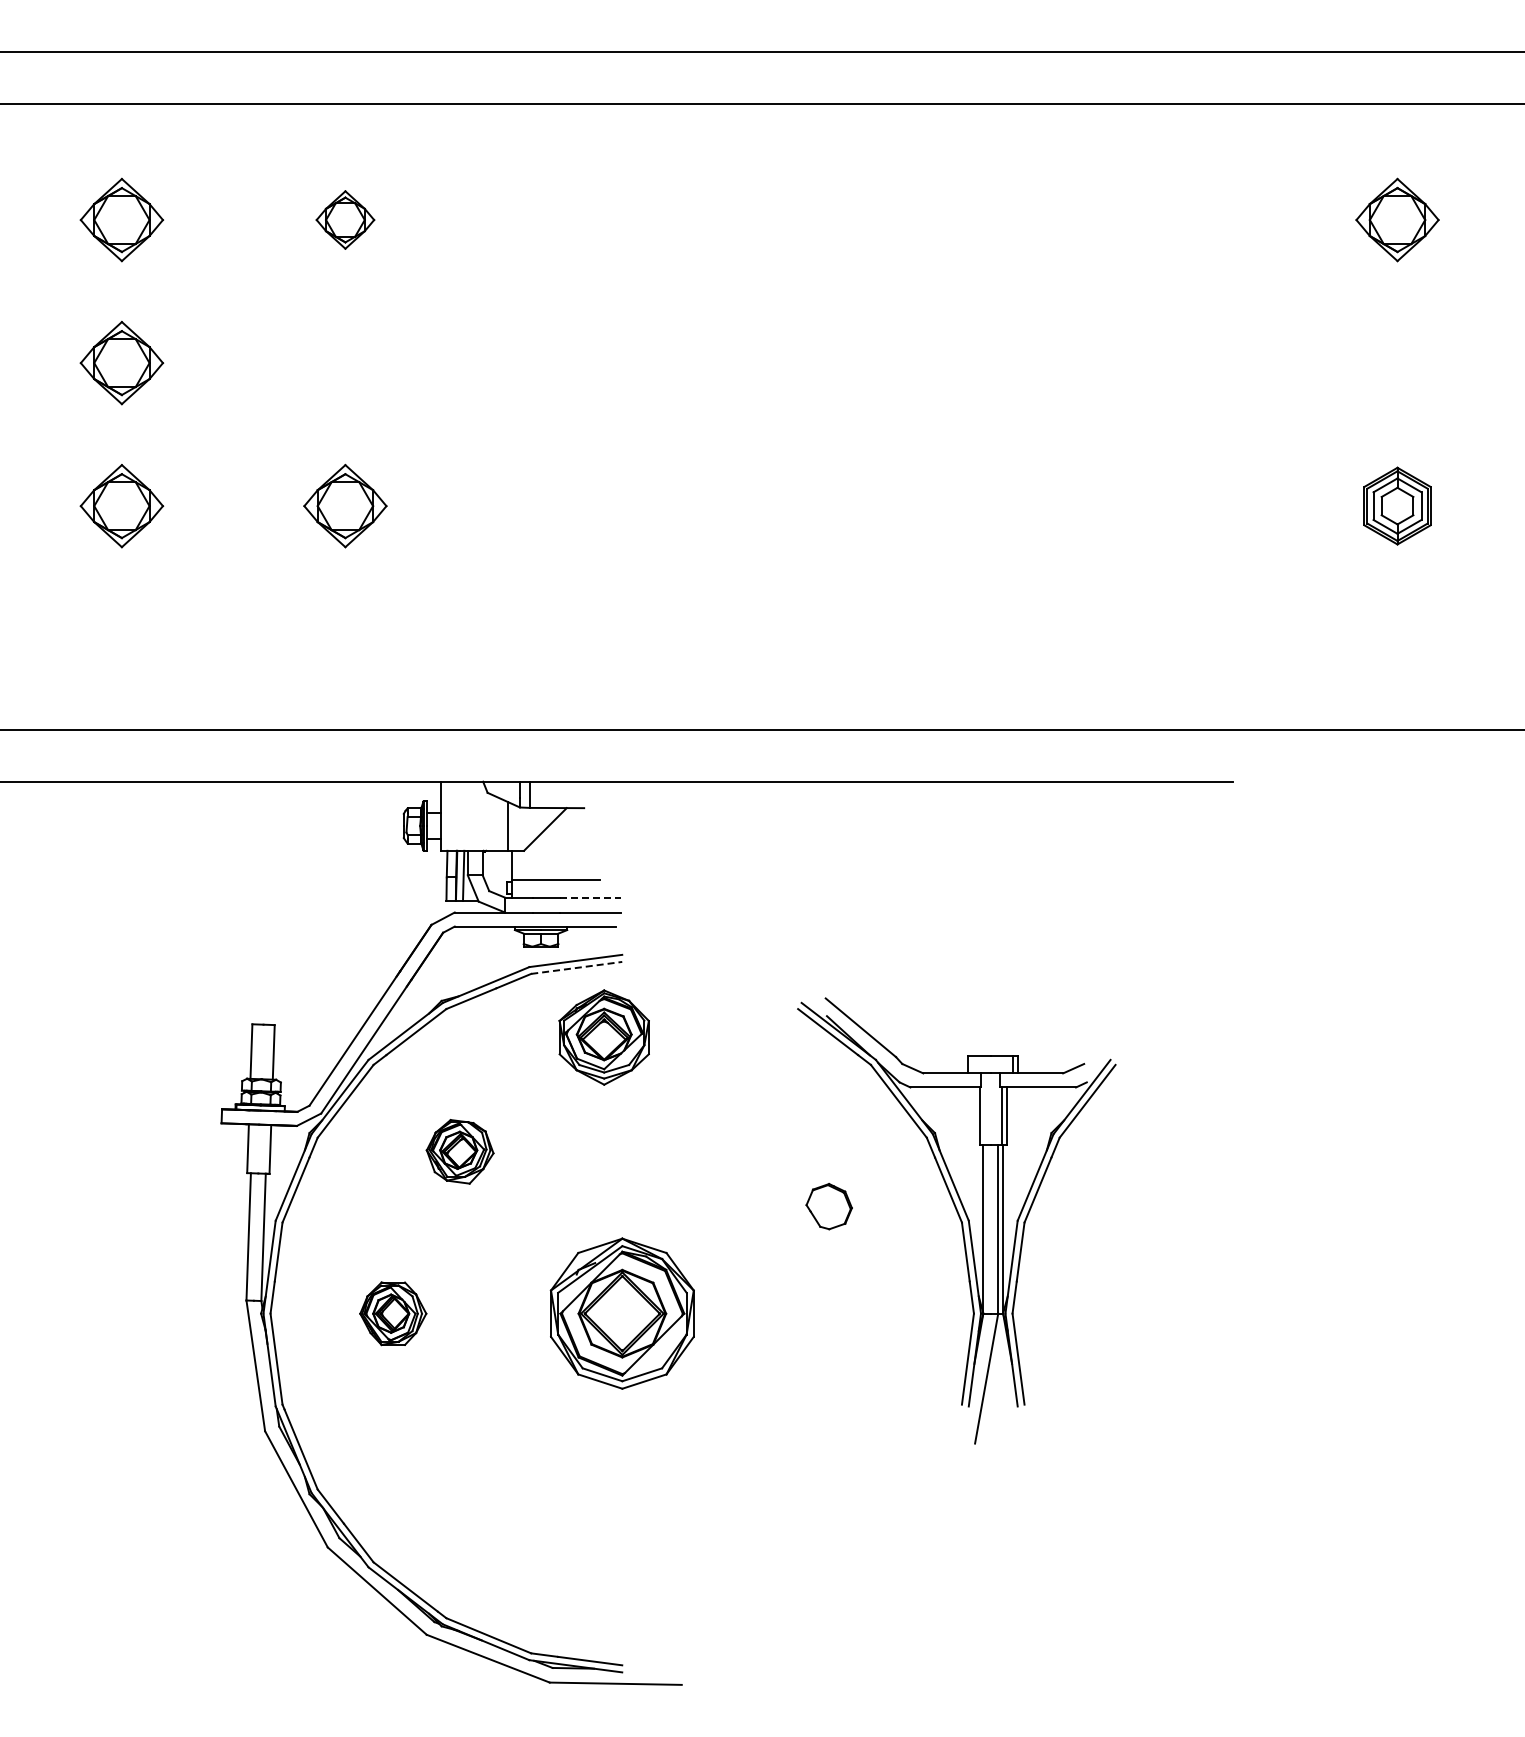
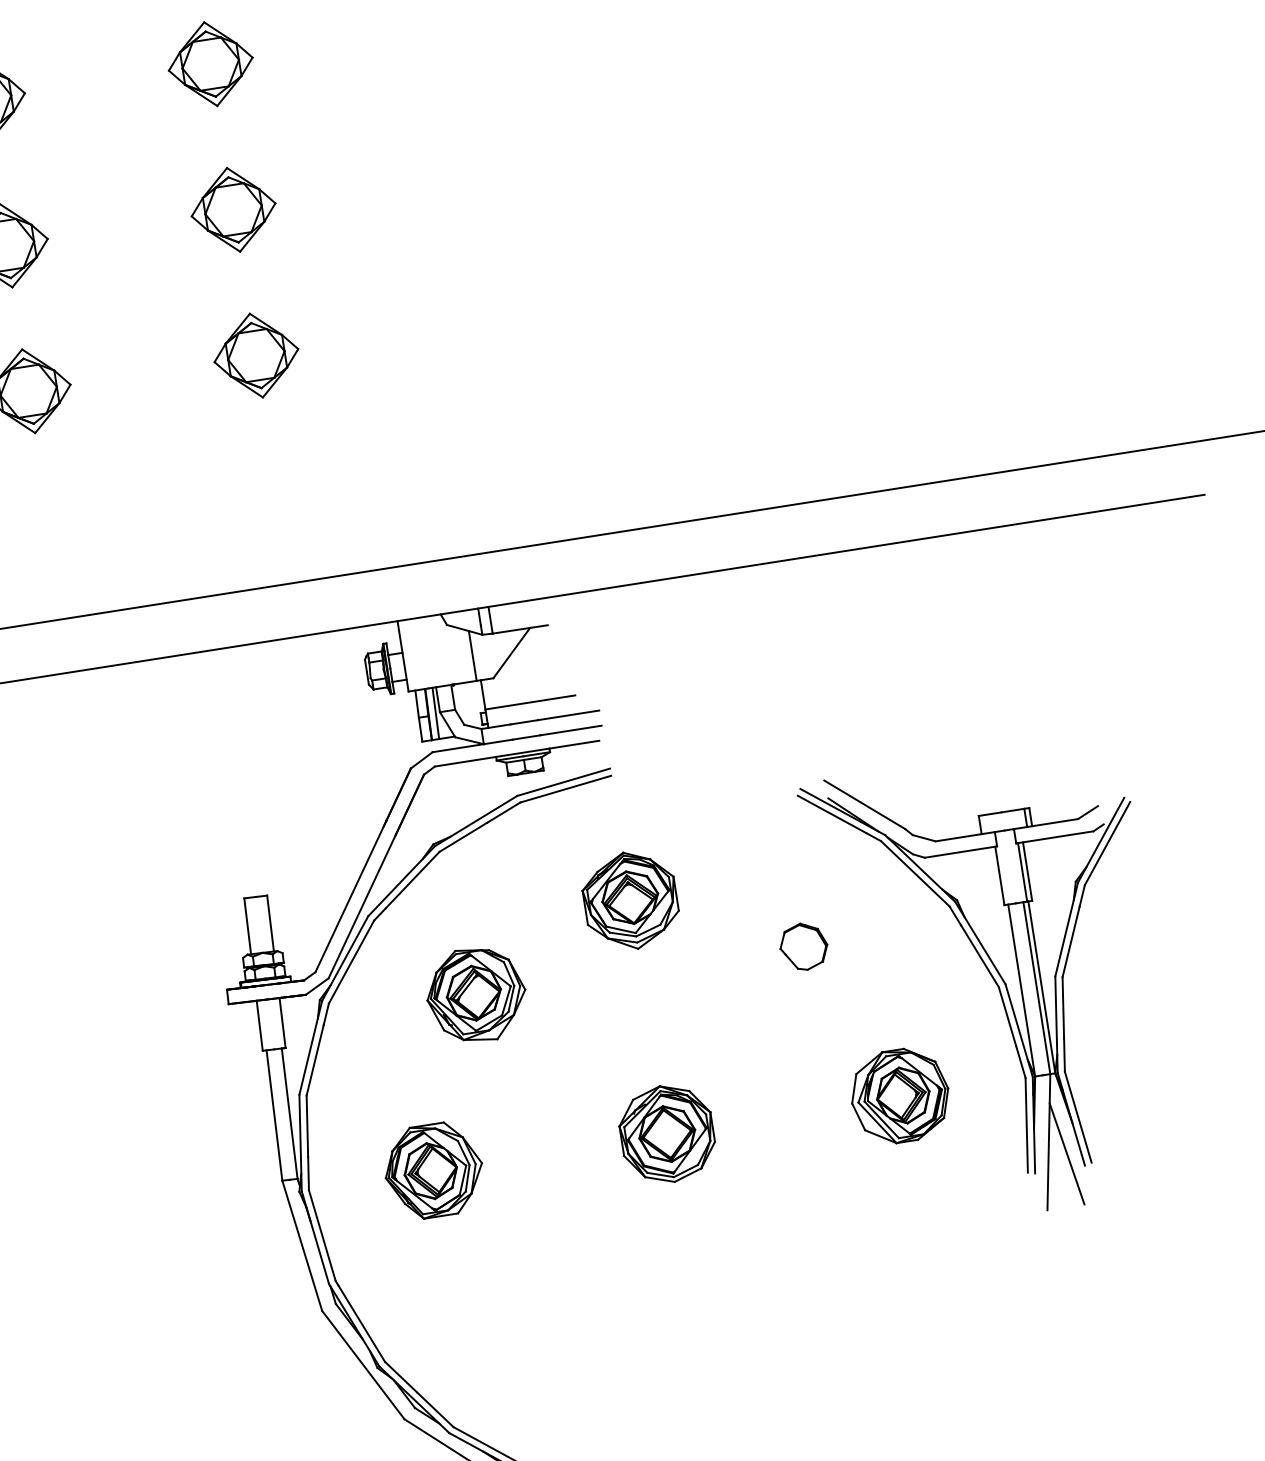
part: (345, 219) -> (210, 63), size x1.43
part: (345, 362) -> (233, 209), added
line: (591, 897) -> (569, 715), dashed -> solid
line: (576, 967) -> (565, 788), dashed -> solid
part: (603, 1037) -> (629, 900), moved
part: (459, 1151) -> (475, 994), size x1.43
part: (828, 1206) -> (803, 946), moved
part: (851, 1311) -> (900, 1095), added
part: (393, 1313) -> (434, 1170), size x1.43
part: (621, 1313) -> (666, 1134), size x0.62
line: (1002, 1392) -> (1067, 1153), added

